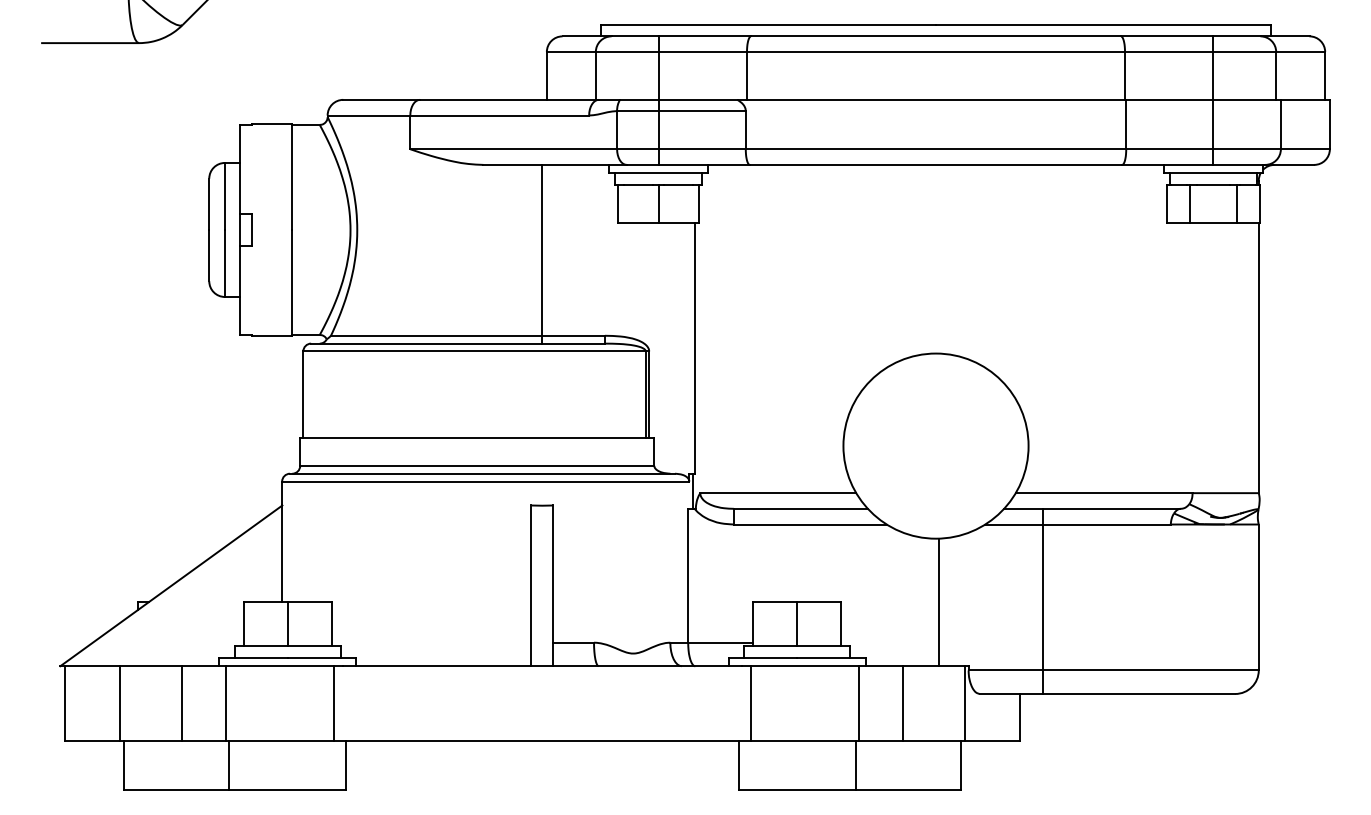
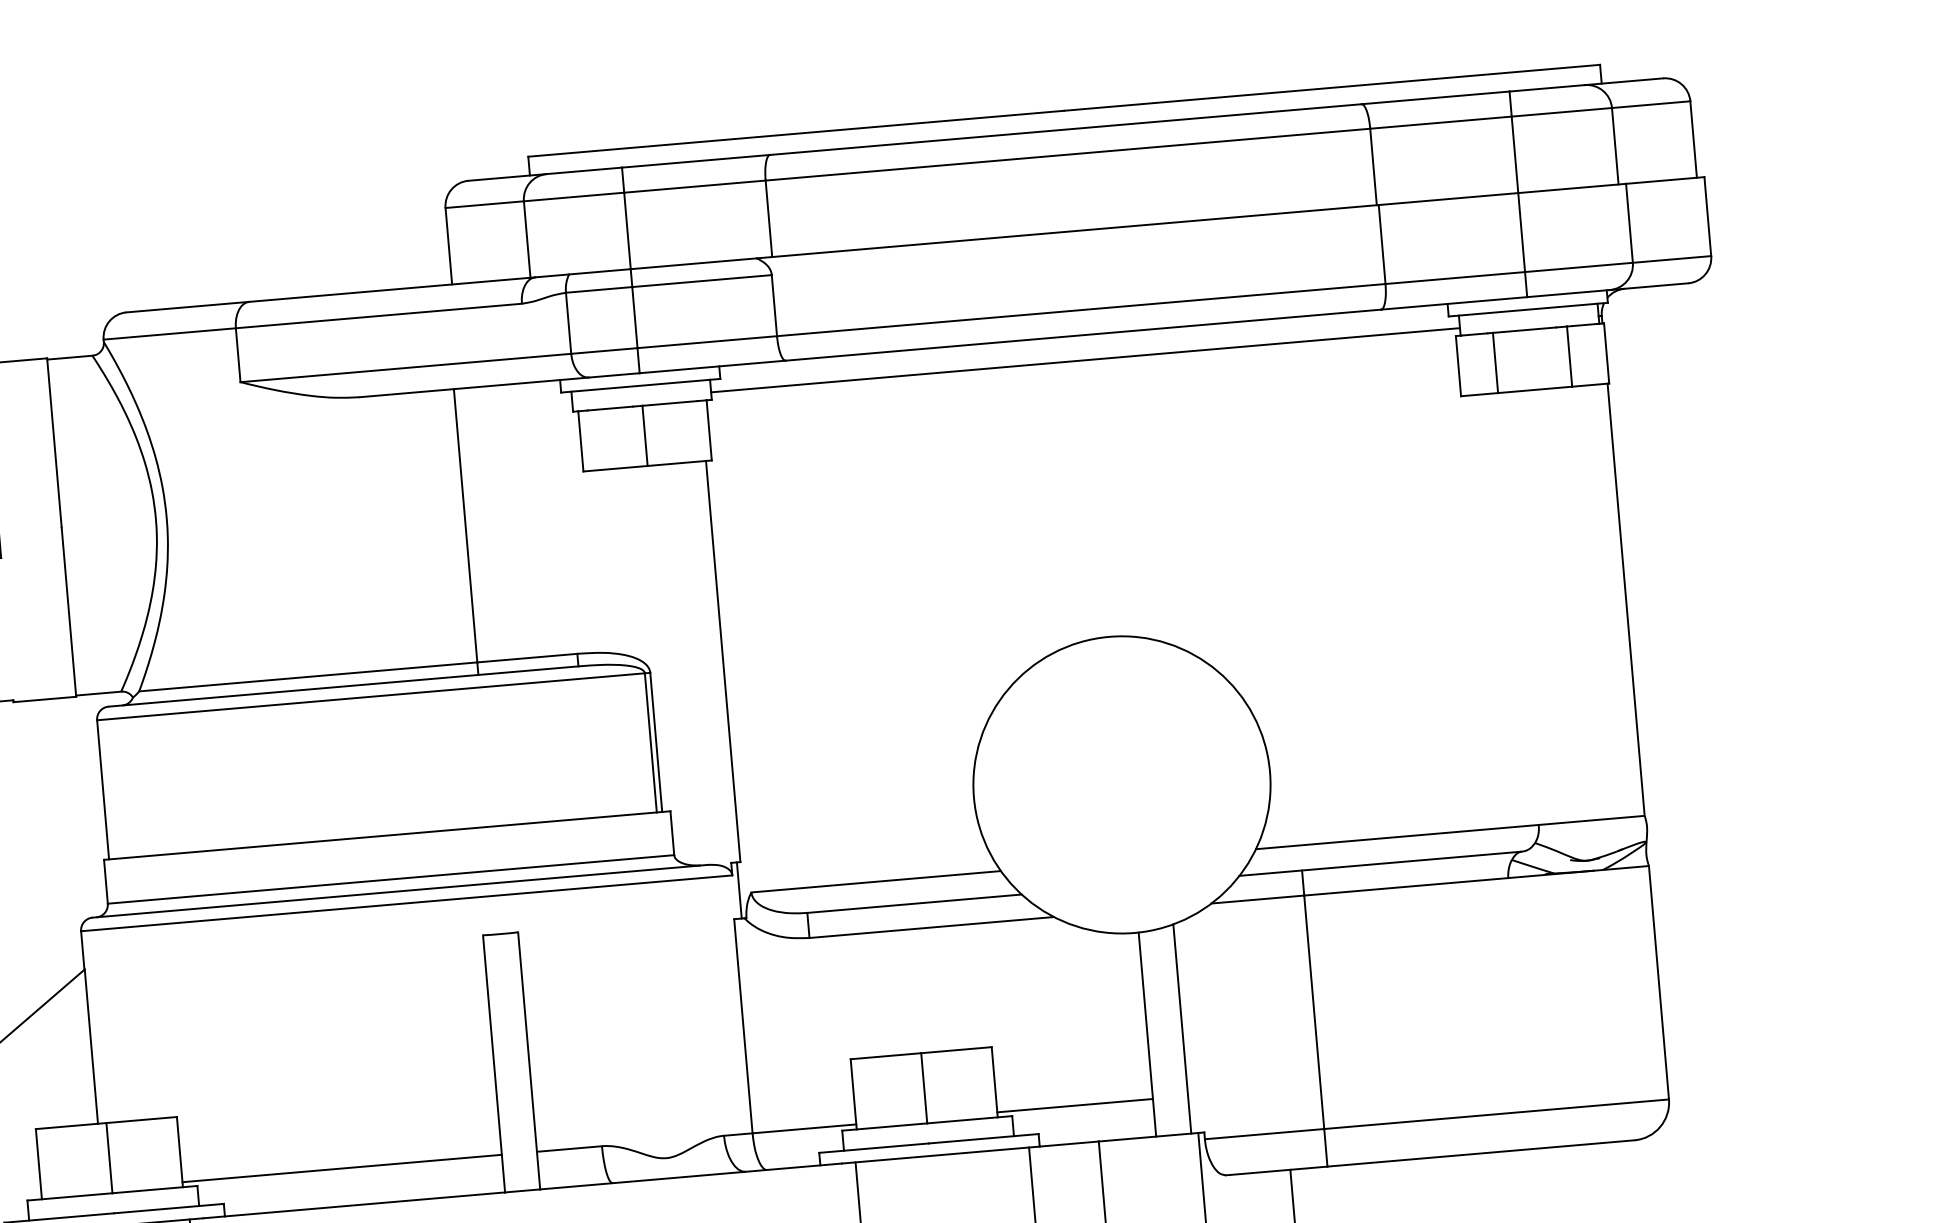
line: (935, 180) -> (1084, 360), added
line: (960, 600) -> (1182, 1028), added
line: (431, 642) -> (342, 1168), added
line: (889, 642) -> (1074, 1105), added

